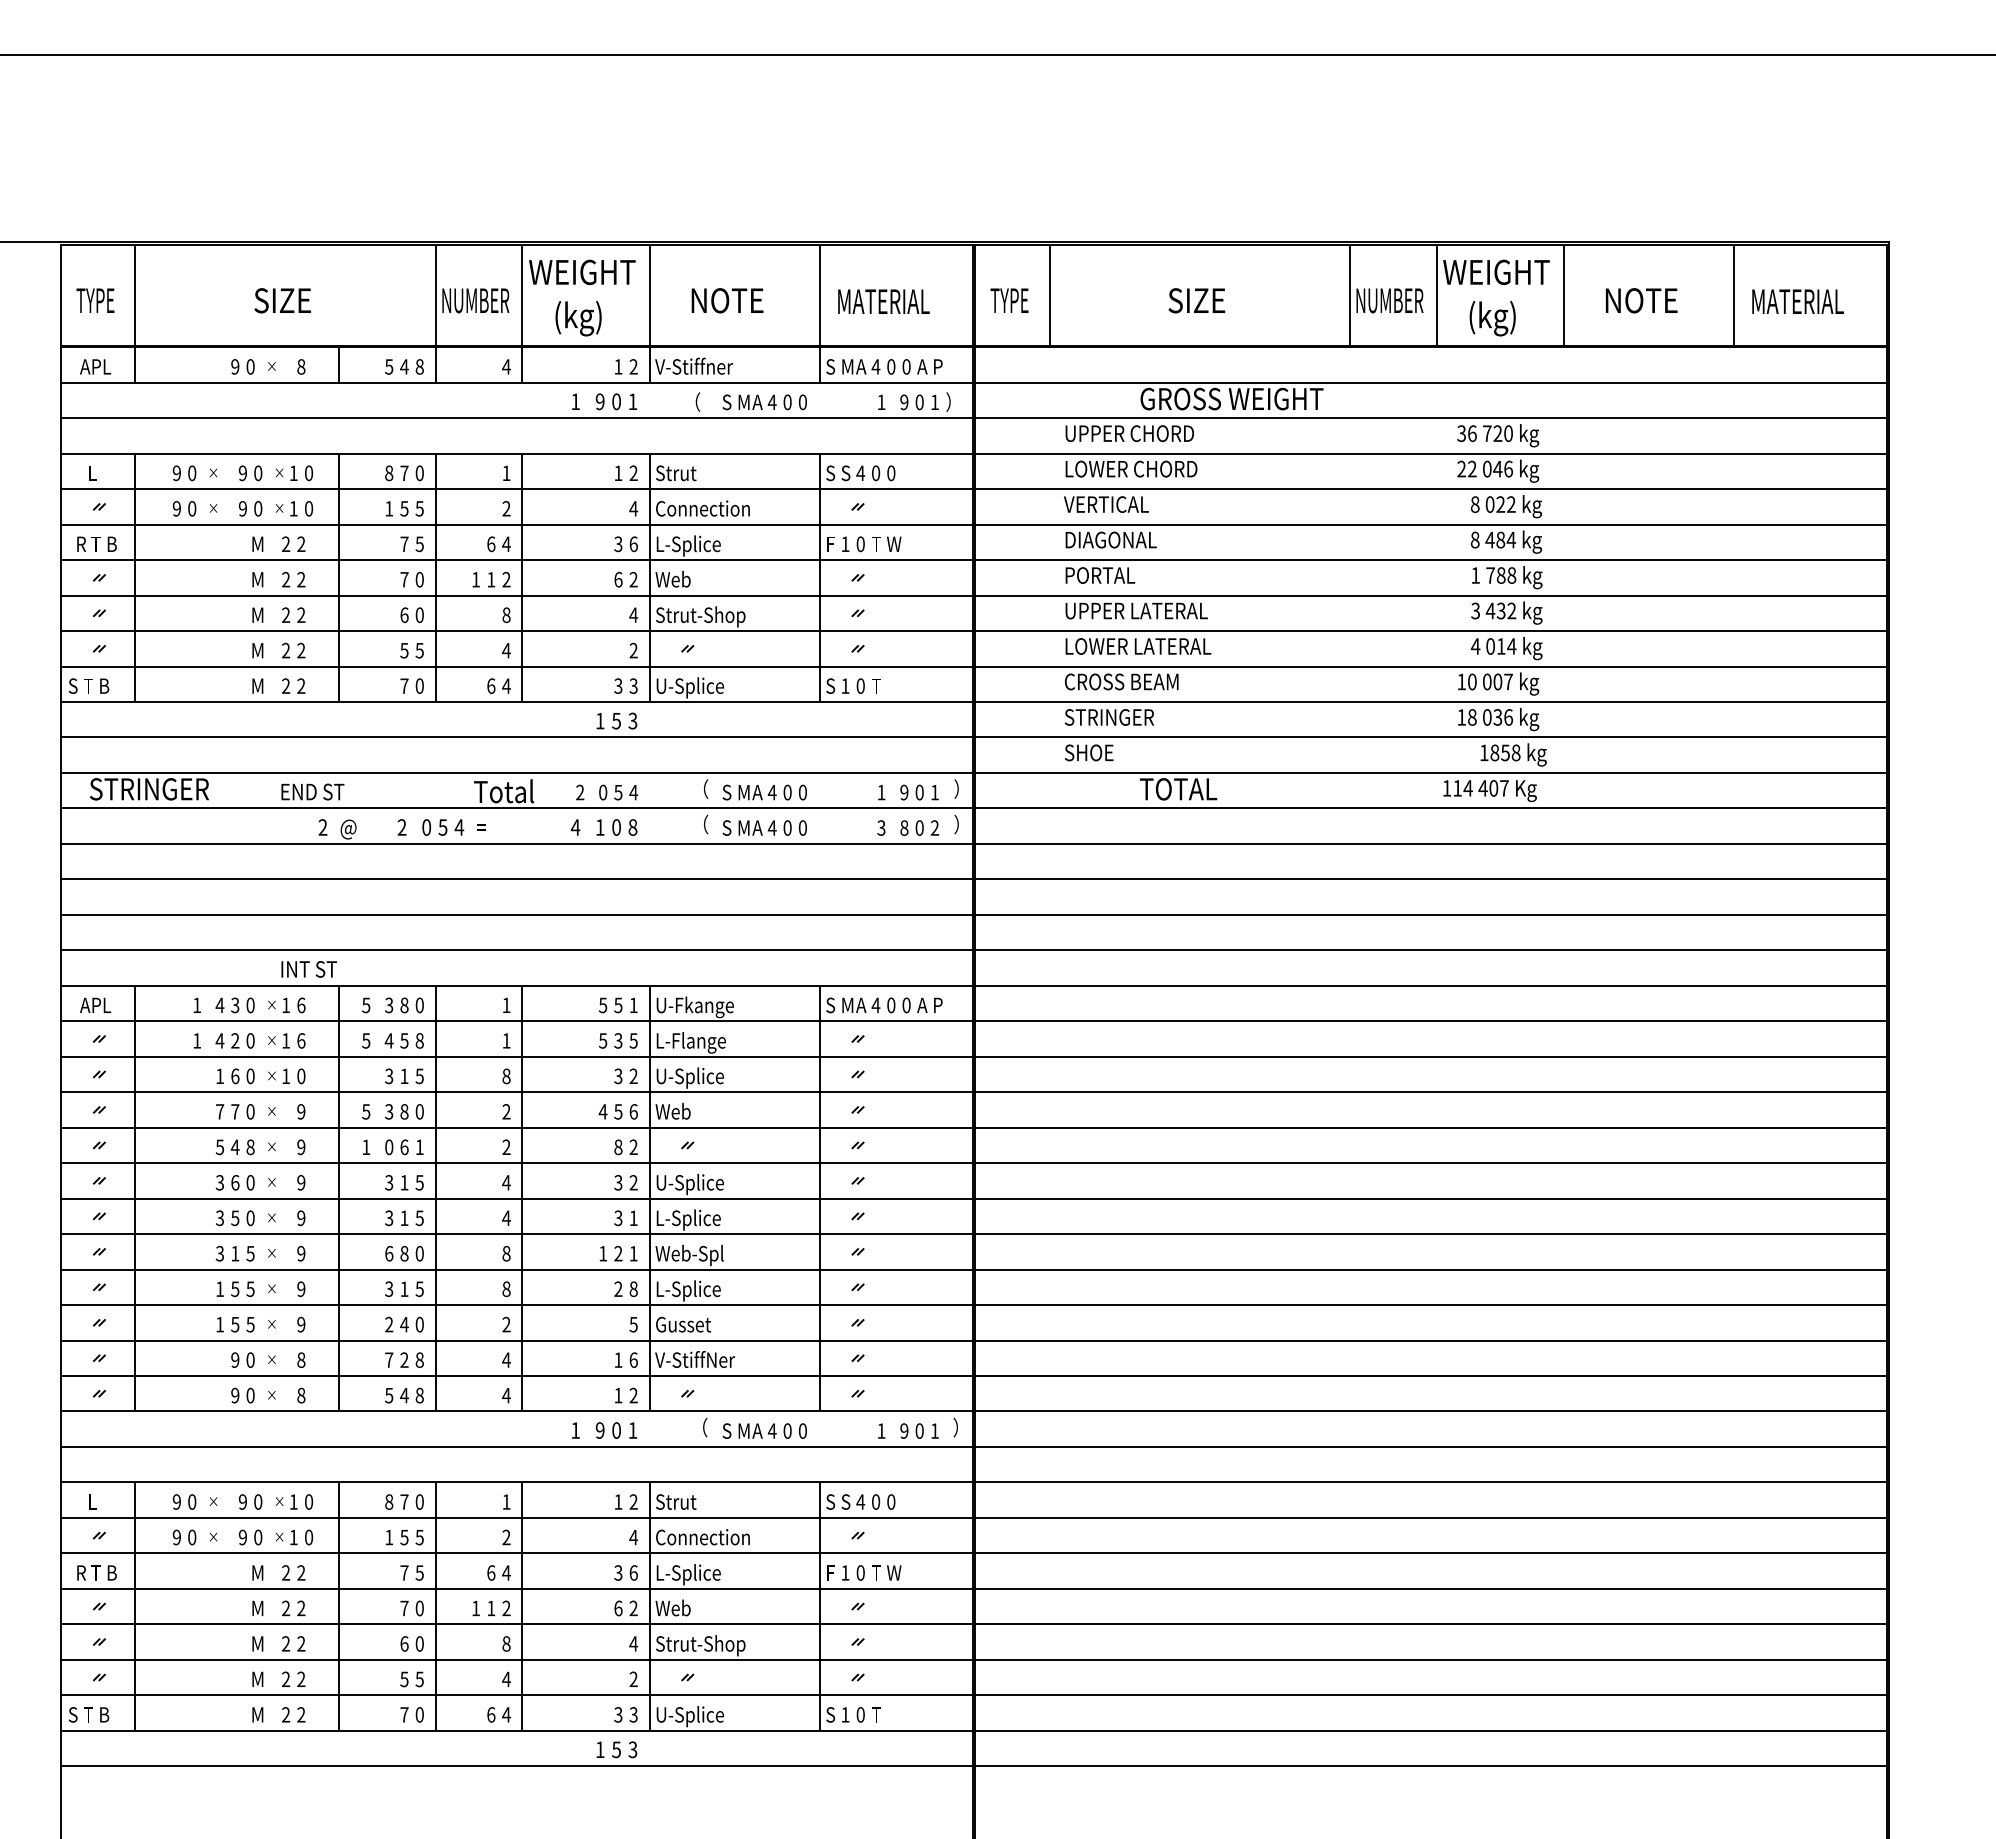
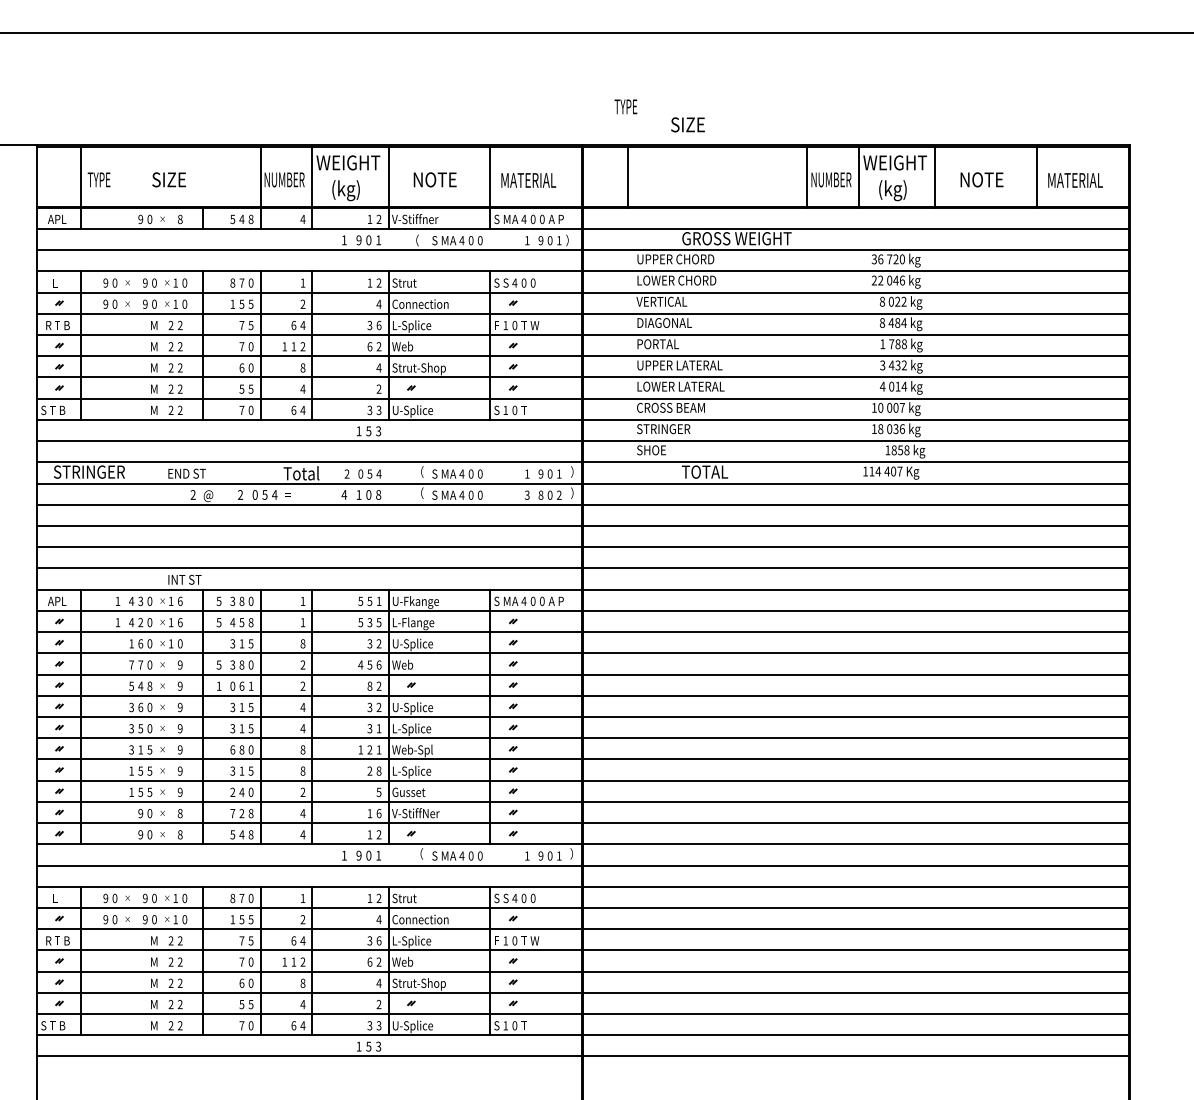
text: (94, 300) -> (98, 179), moved
text: (1008, 300) -> (625, 106), moved
text: (1196, 300) -> (687, 124), moved

